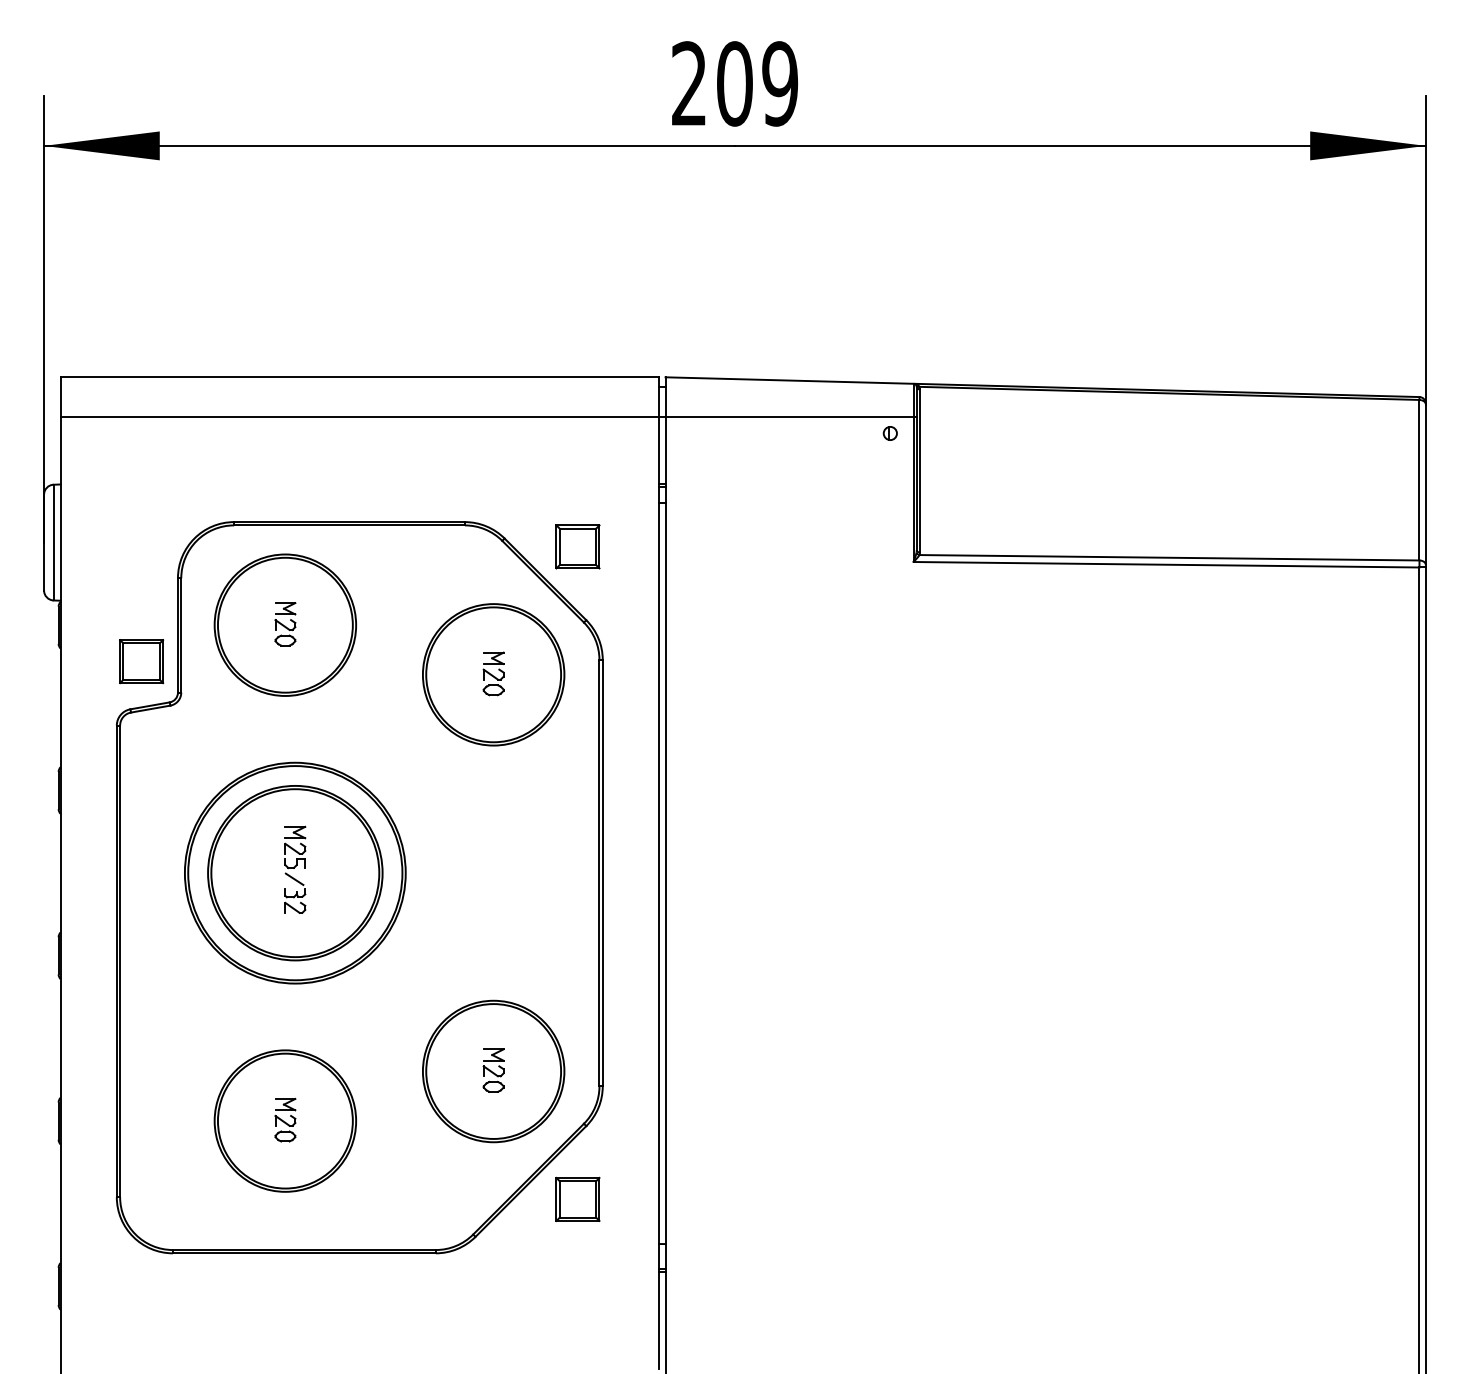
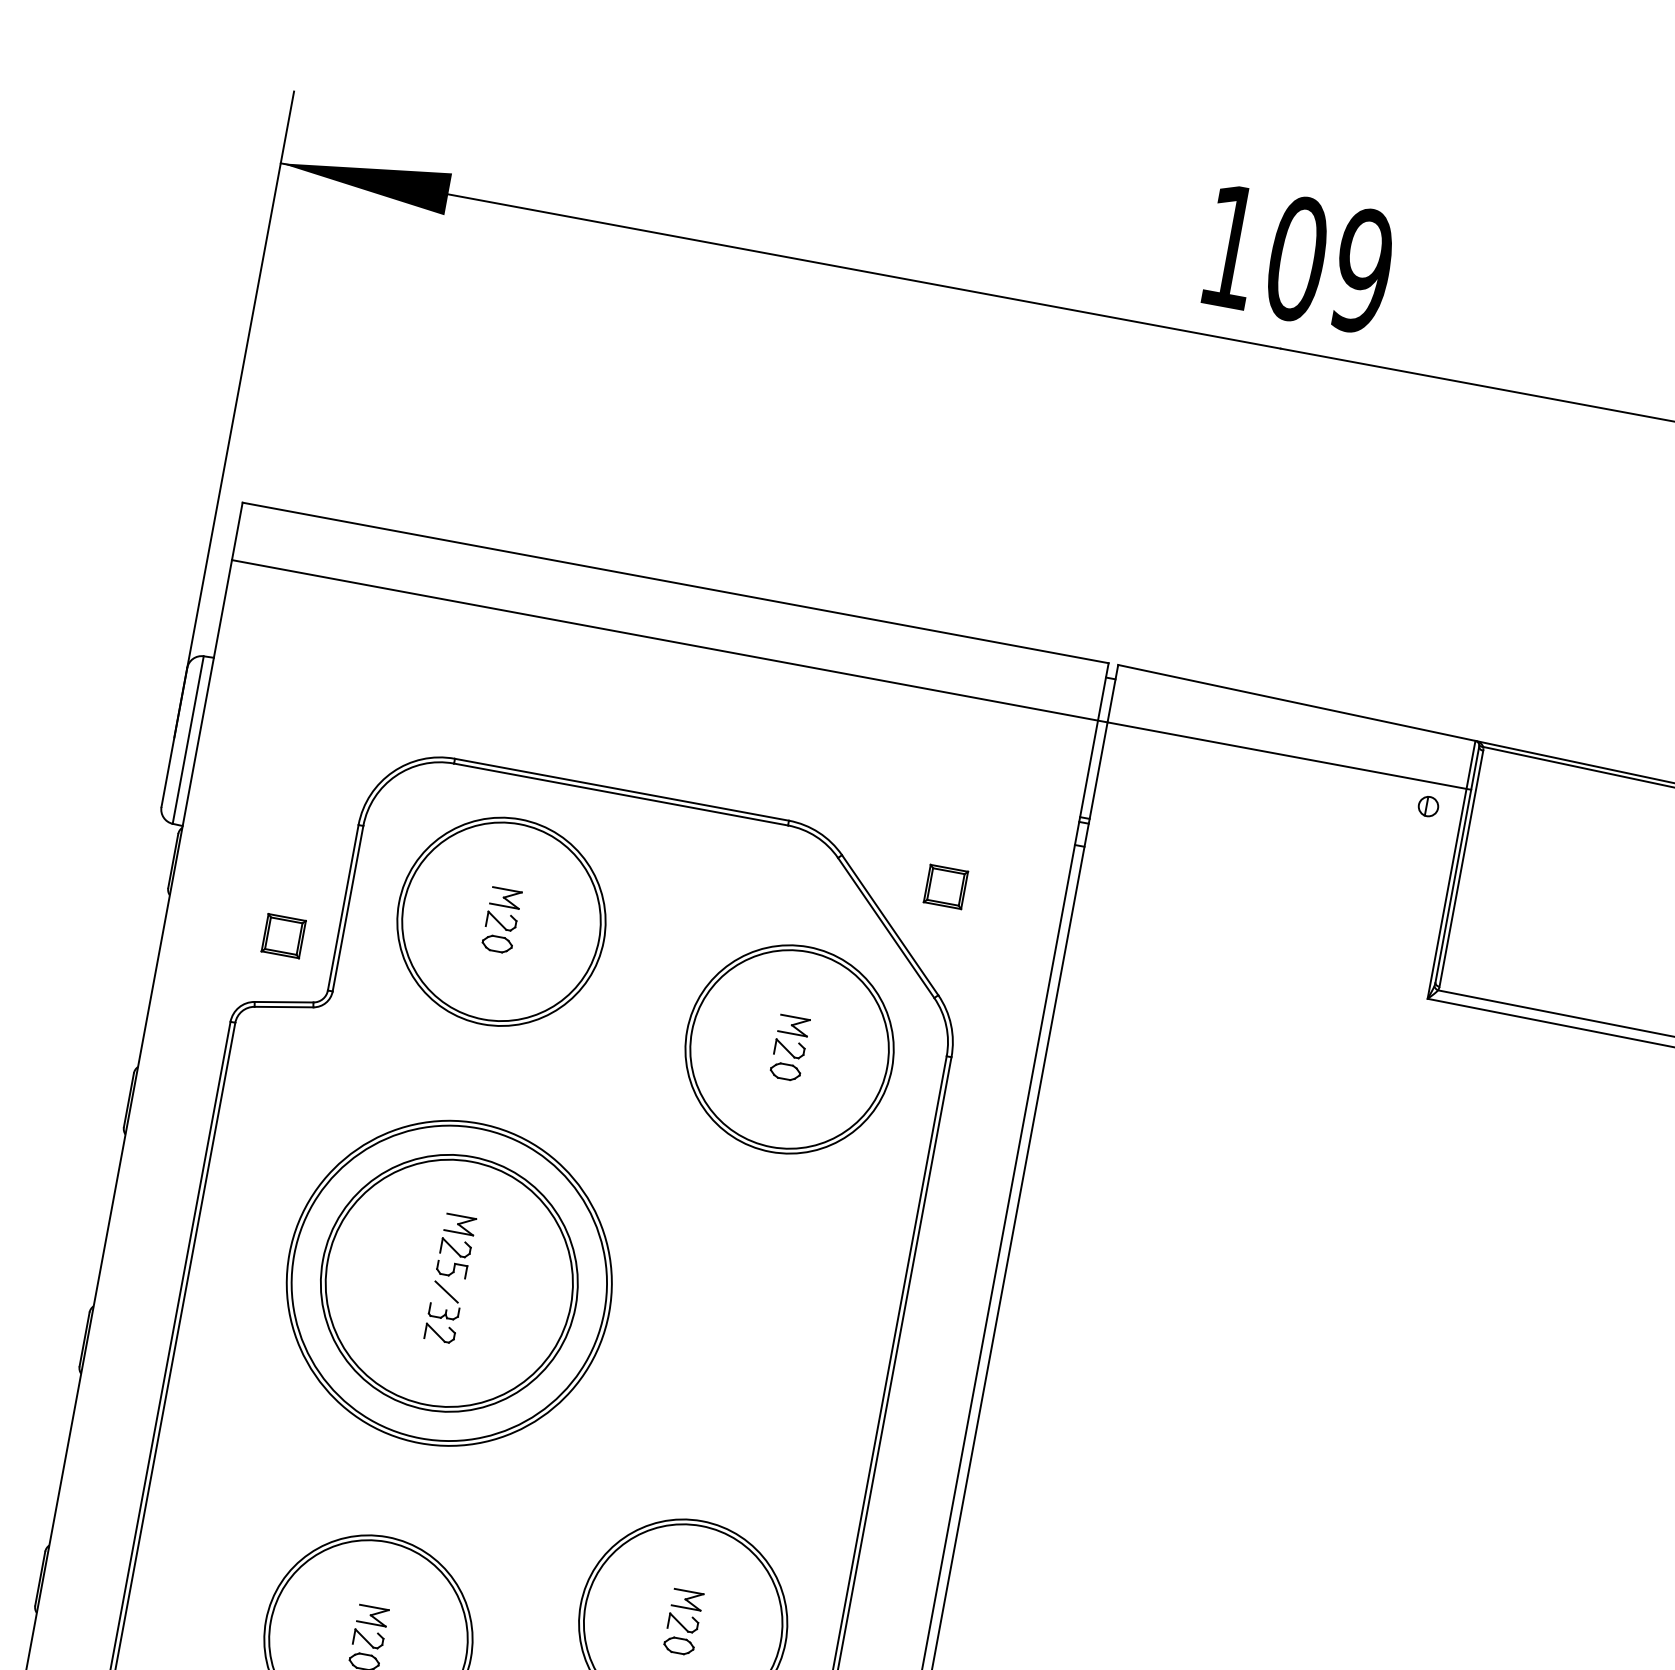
text: (688, 83) -> (1230, 245), 209 -> 109
part: (577, 546) -> (945, 886), size x0.6
part: (141, 661) -> (283, 935), size x0.6

